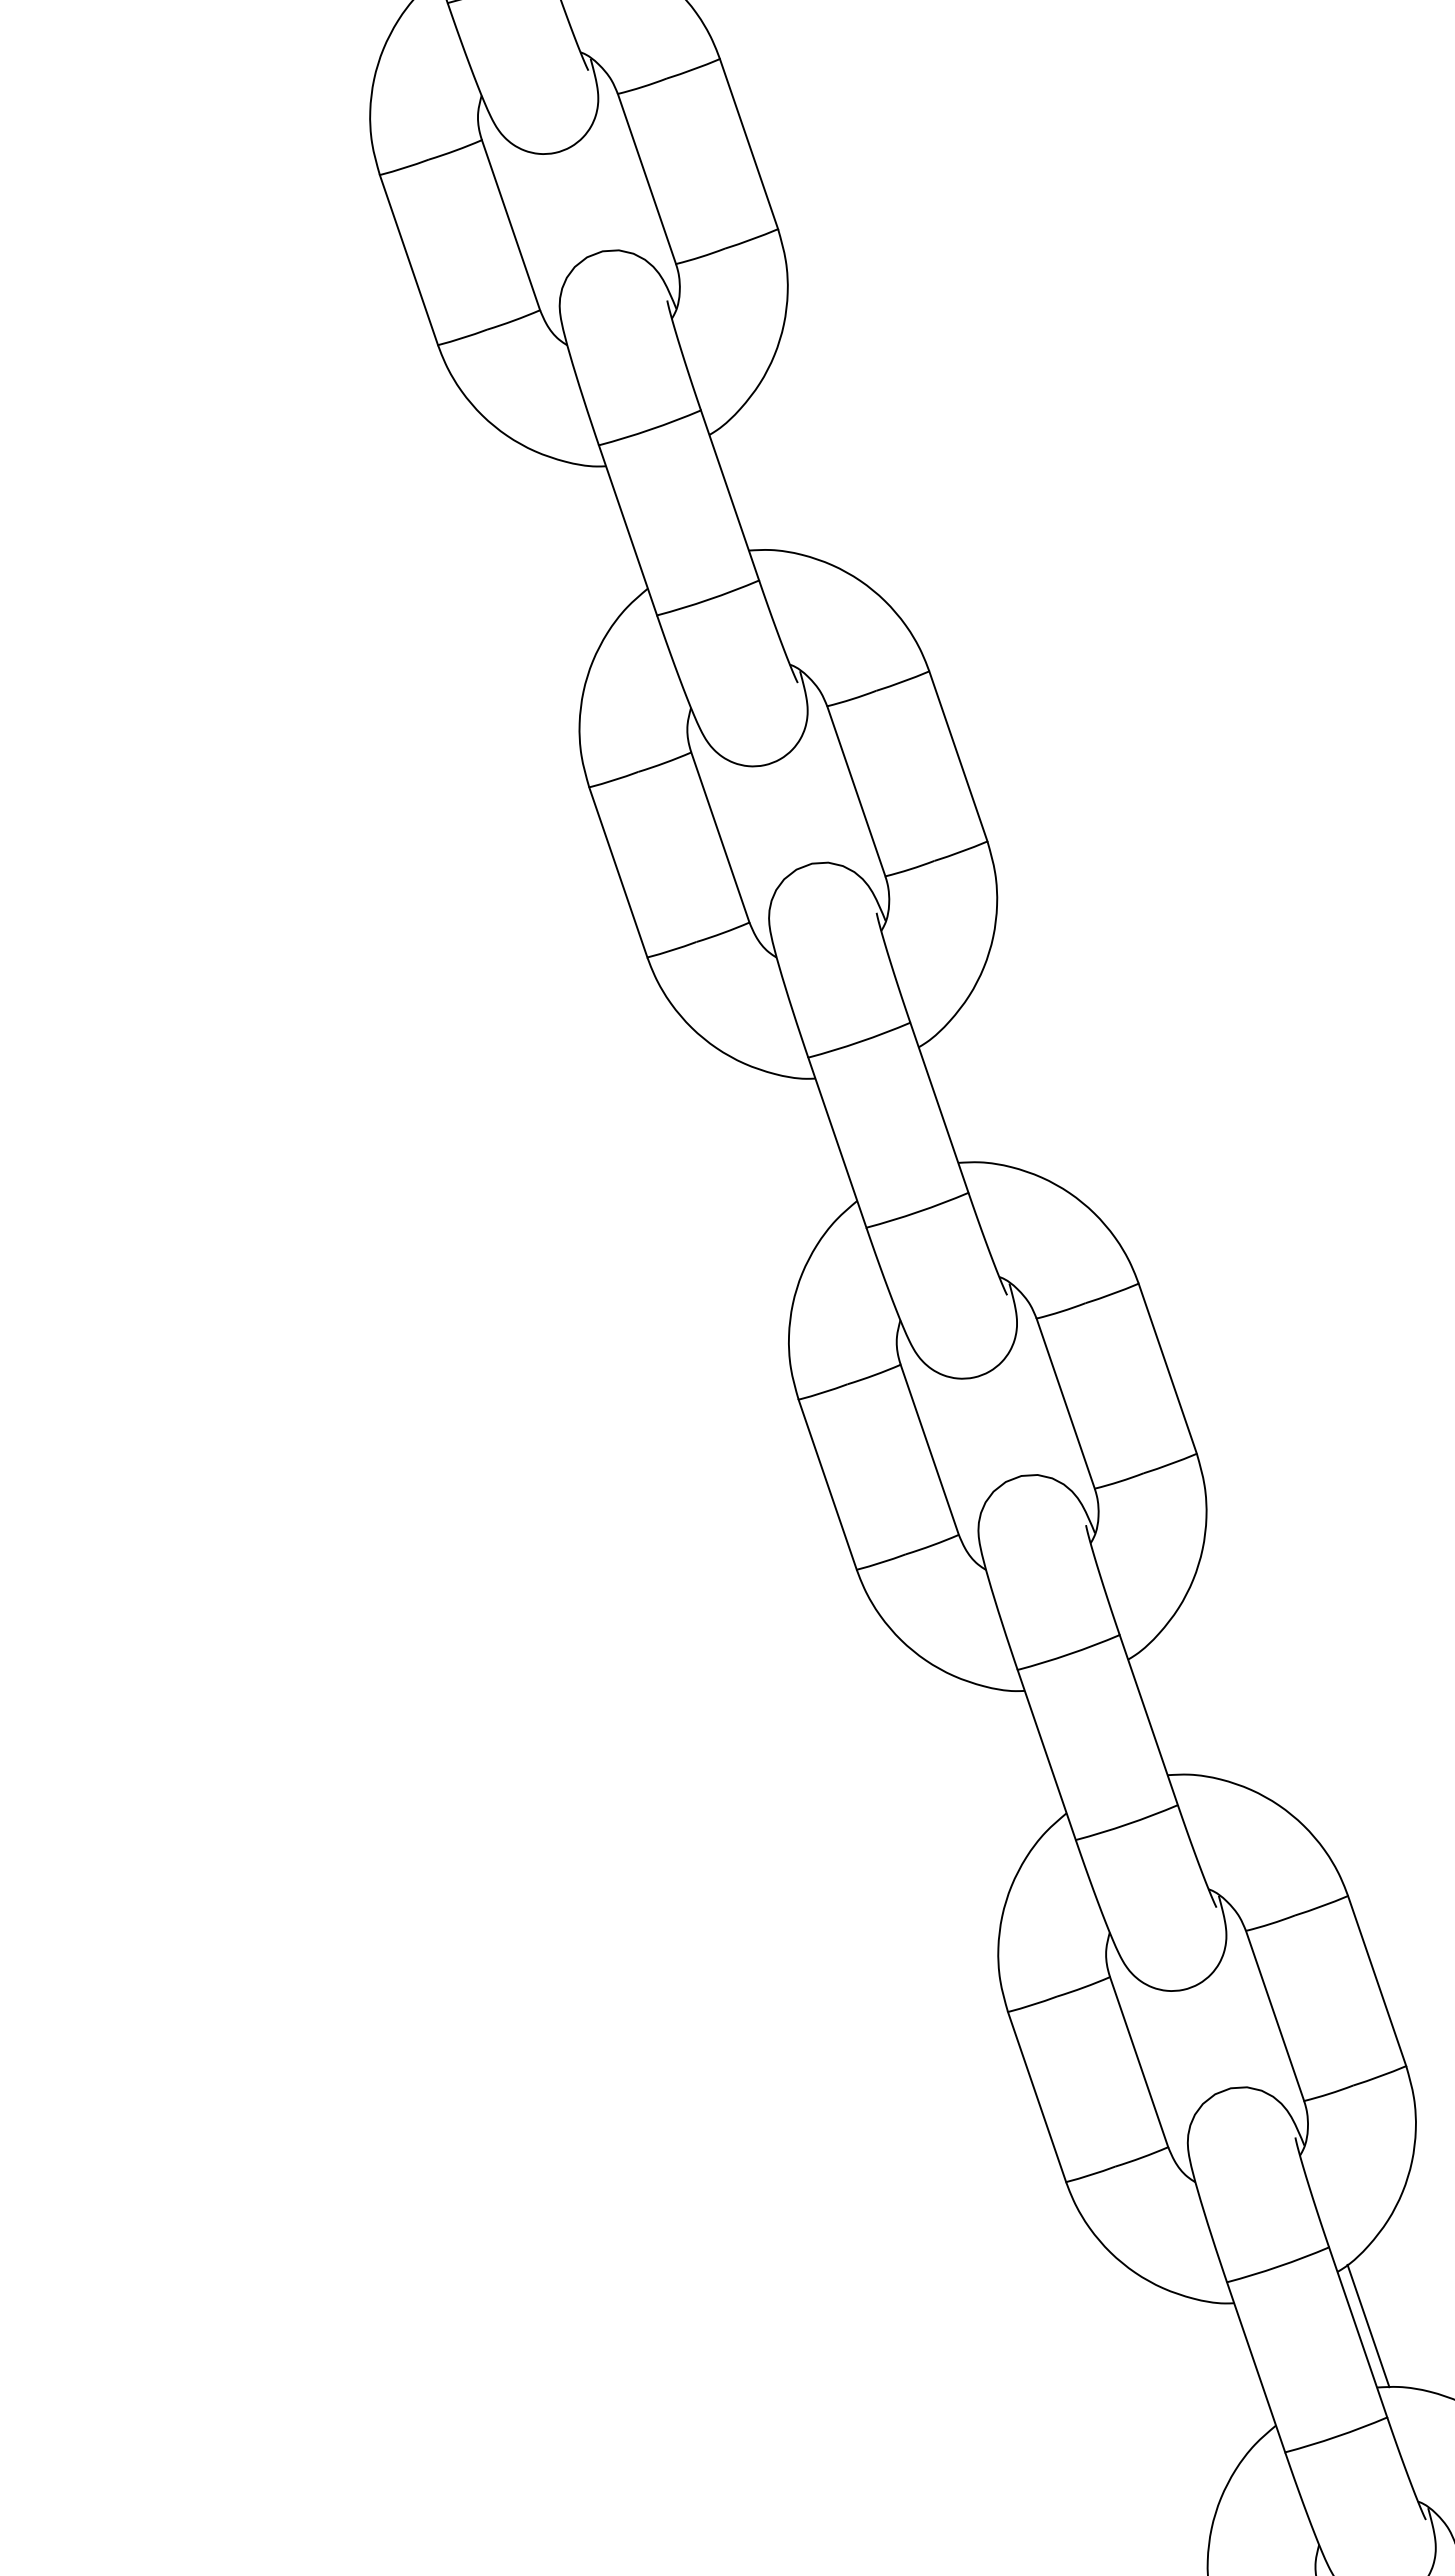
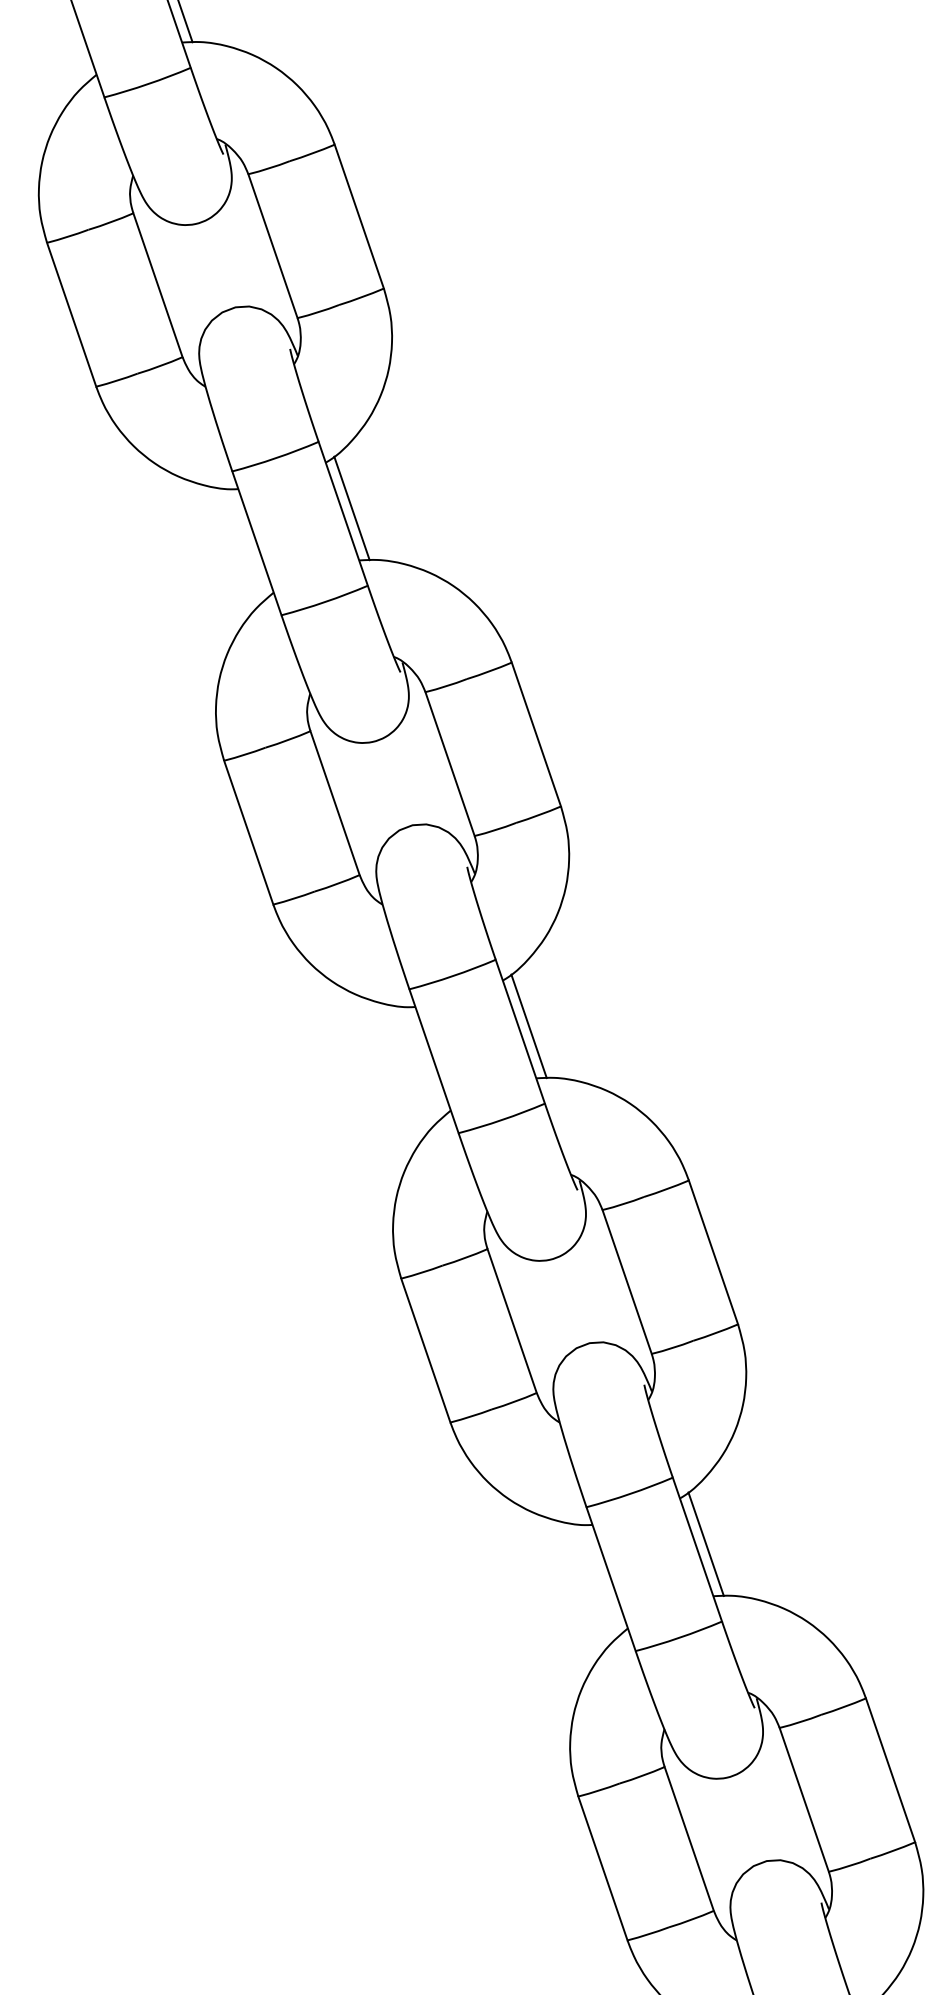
line: (740, 488) -> (352, 507), added
line: (949, 1101) -> (528, 1026), added
line: (1159, 1713) -> (706, 1544), added

